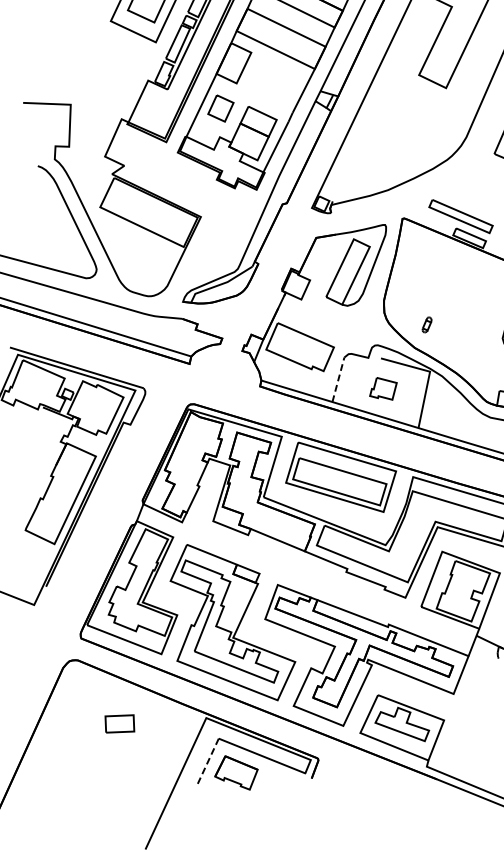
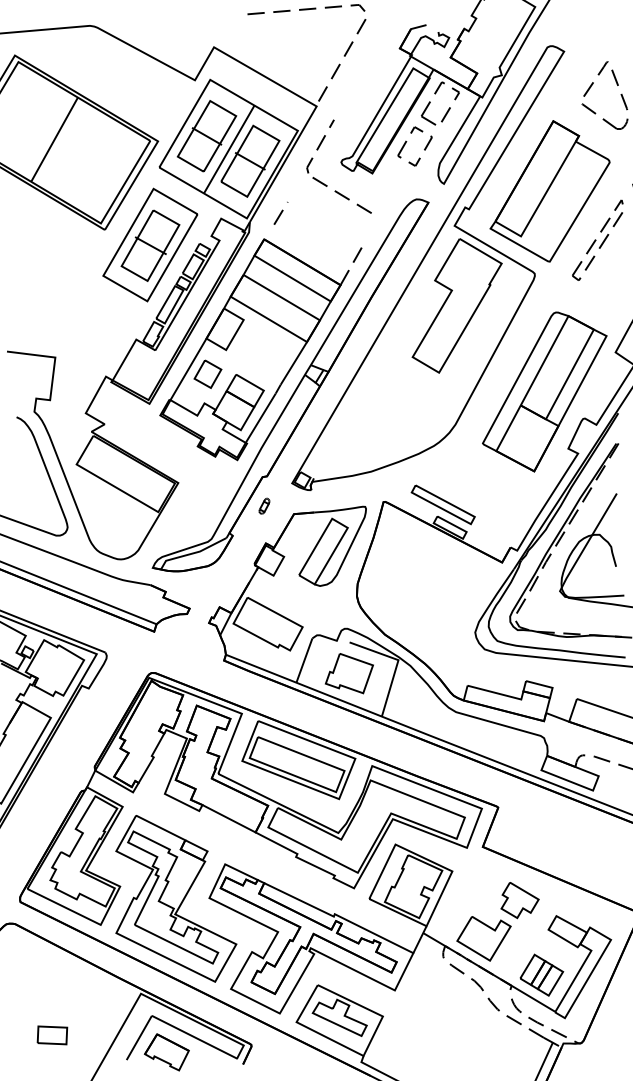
part: (427, 324) -> (264, 505), moved
line: (338, 379) -> (304, 660), dashed -> solid
part: (383, 388) -> (349, 673), size x1.67
part: (119, 724) -> (52, 1035), moved
line: (208, 760) -> (139, 1037), dashed -> solid

